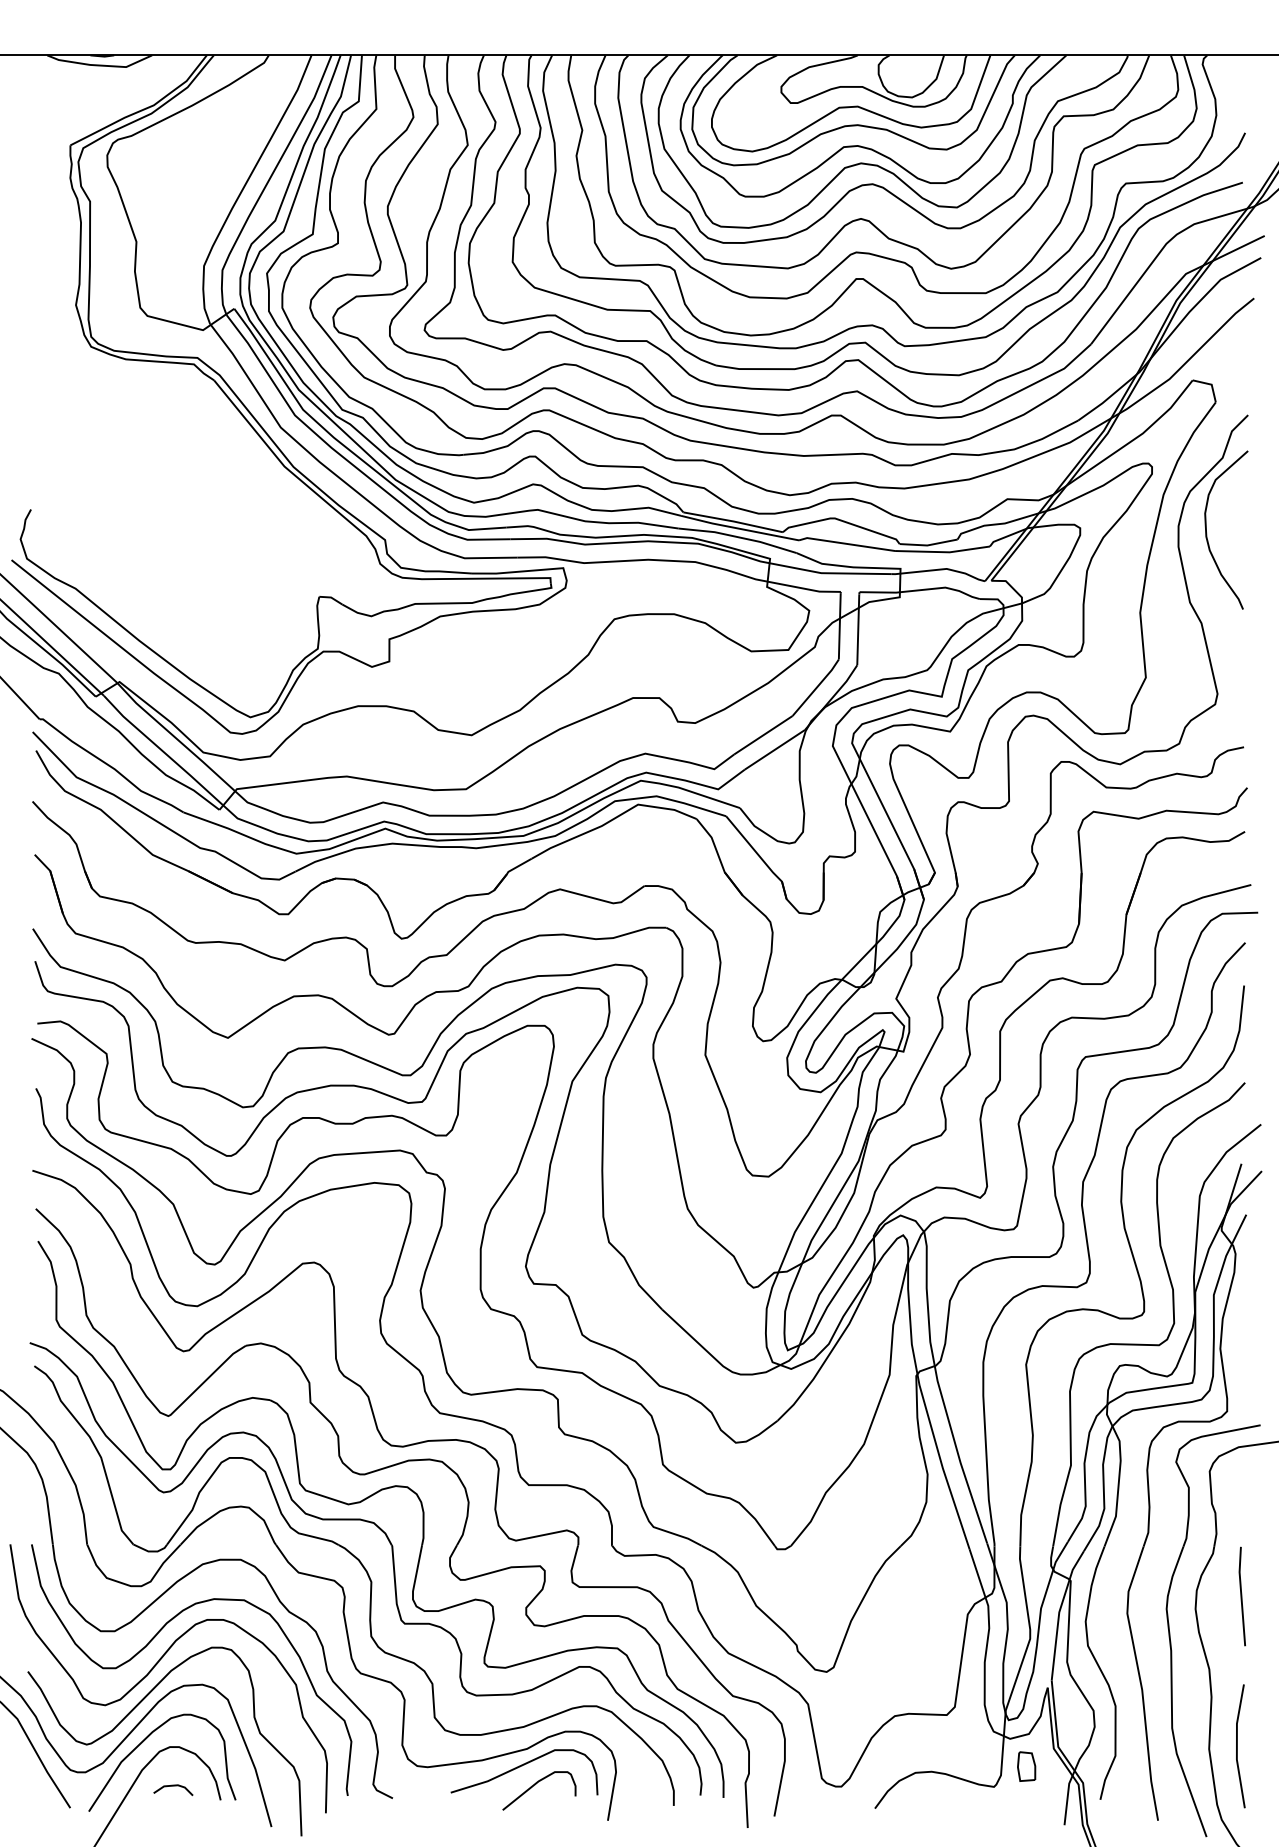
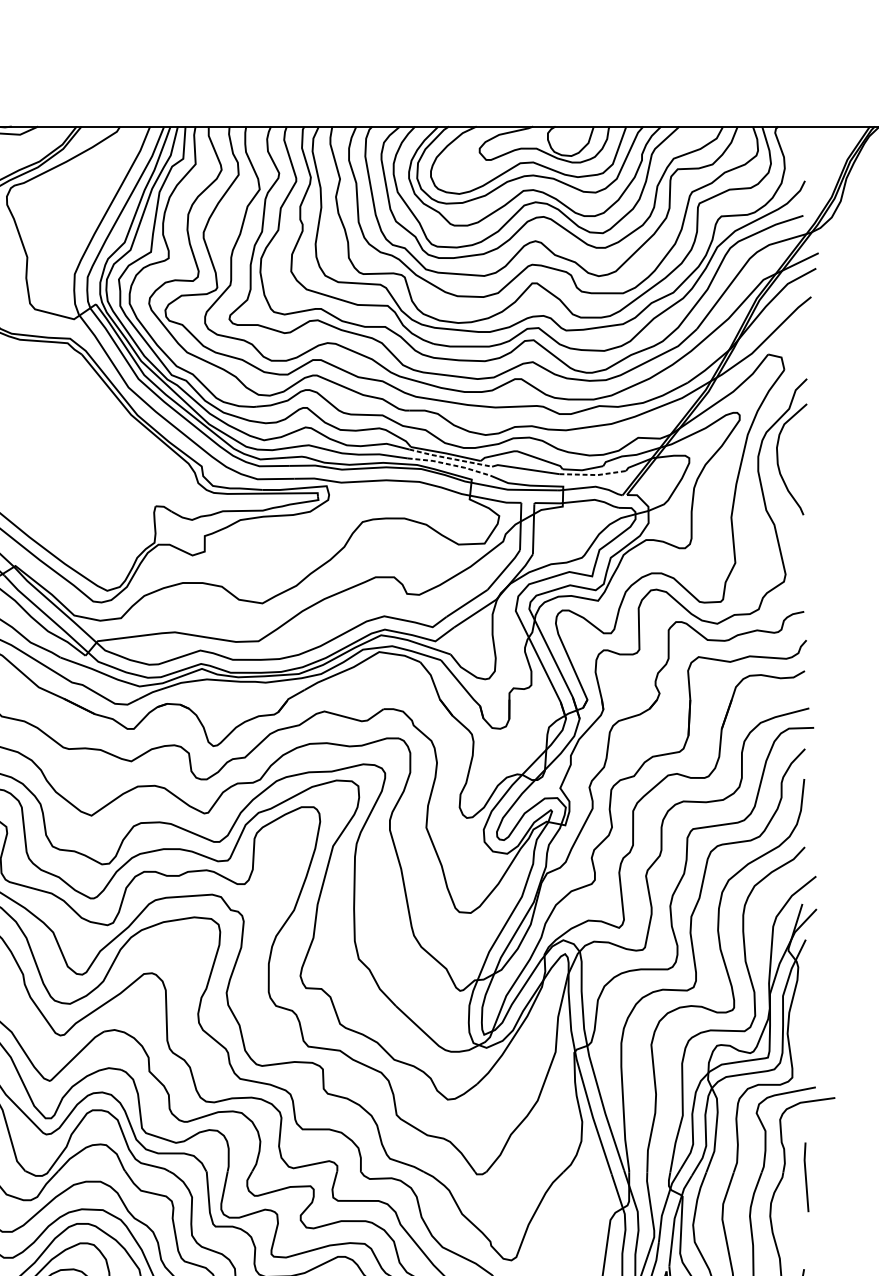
line: (739, 528) -> (450, 458), solid -> dashed
line: (738, 537) -> (449, 464), solid -> dashed
line: (943, 552) -> (593, 475), solid -> dashed
line: (1241, 1596) -> (805, 1177), moved

